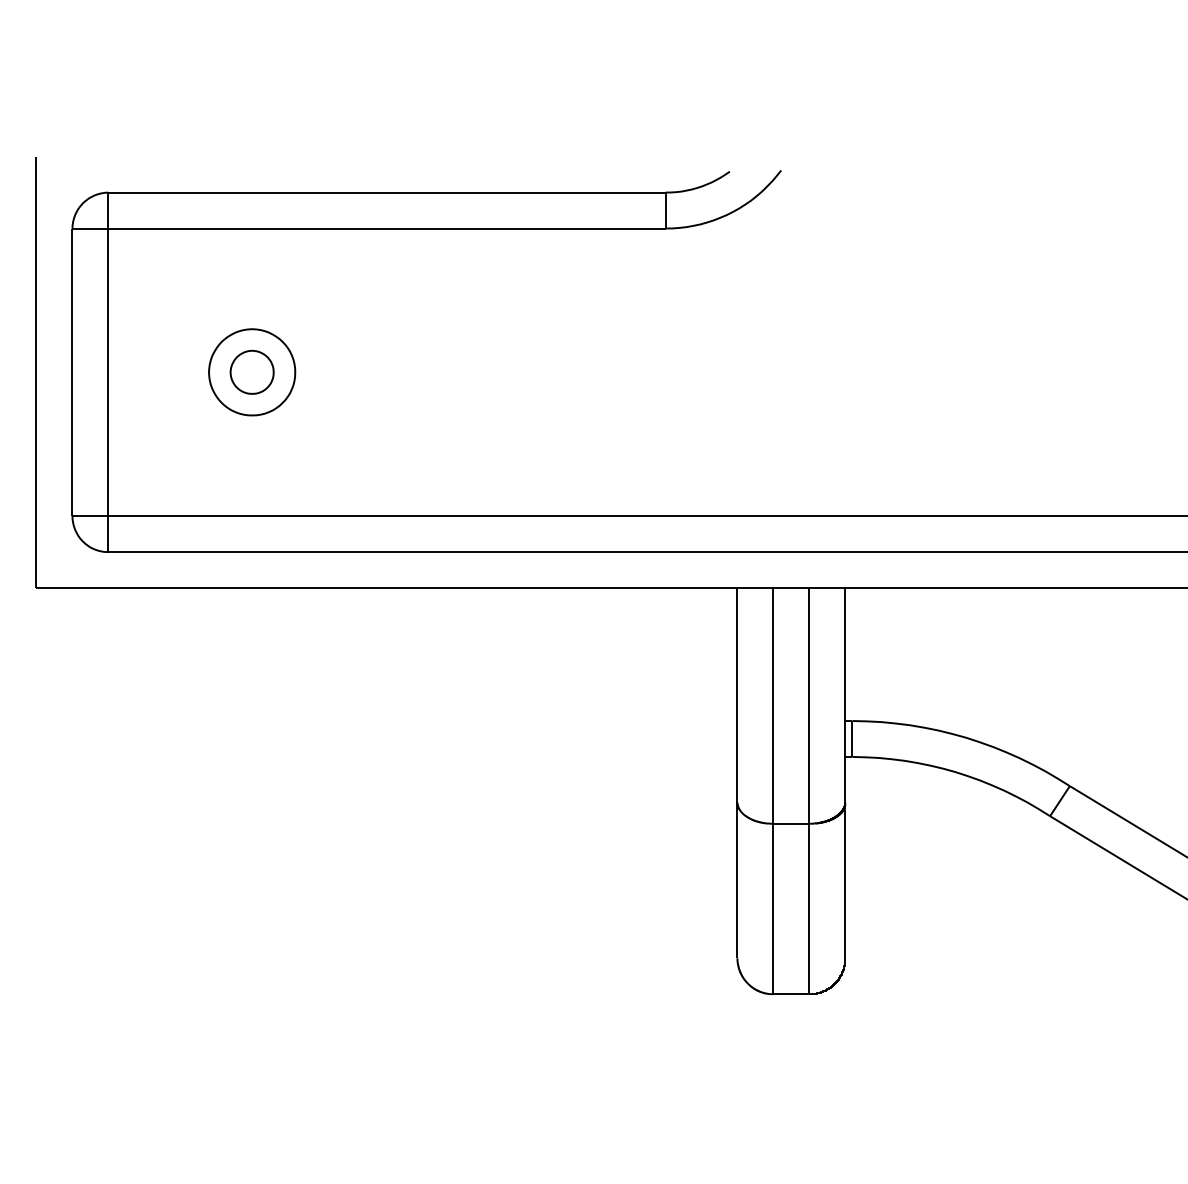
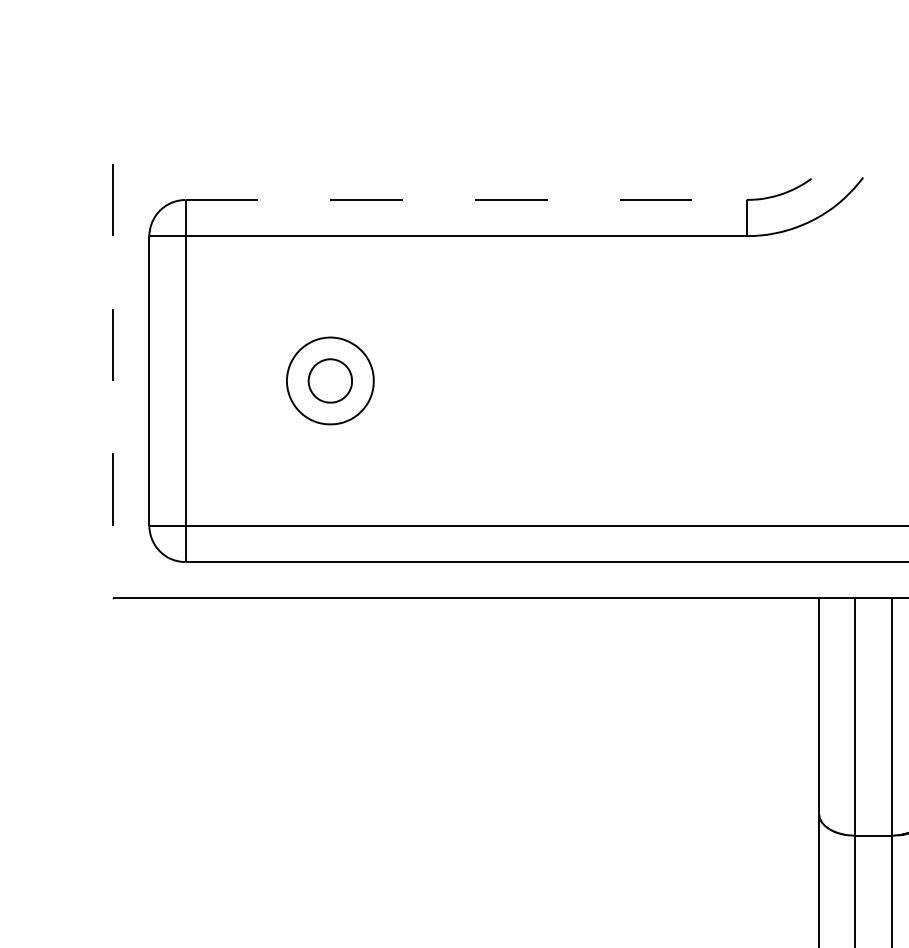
line: (386, 192) -> (465, 199), solid -> dashed
line: (36, 372) -> (113, 381), solid -> dashed

